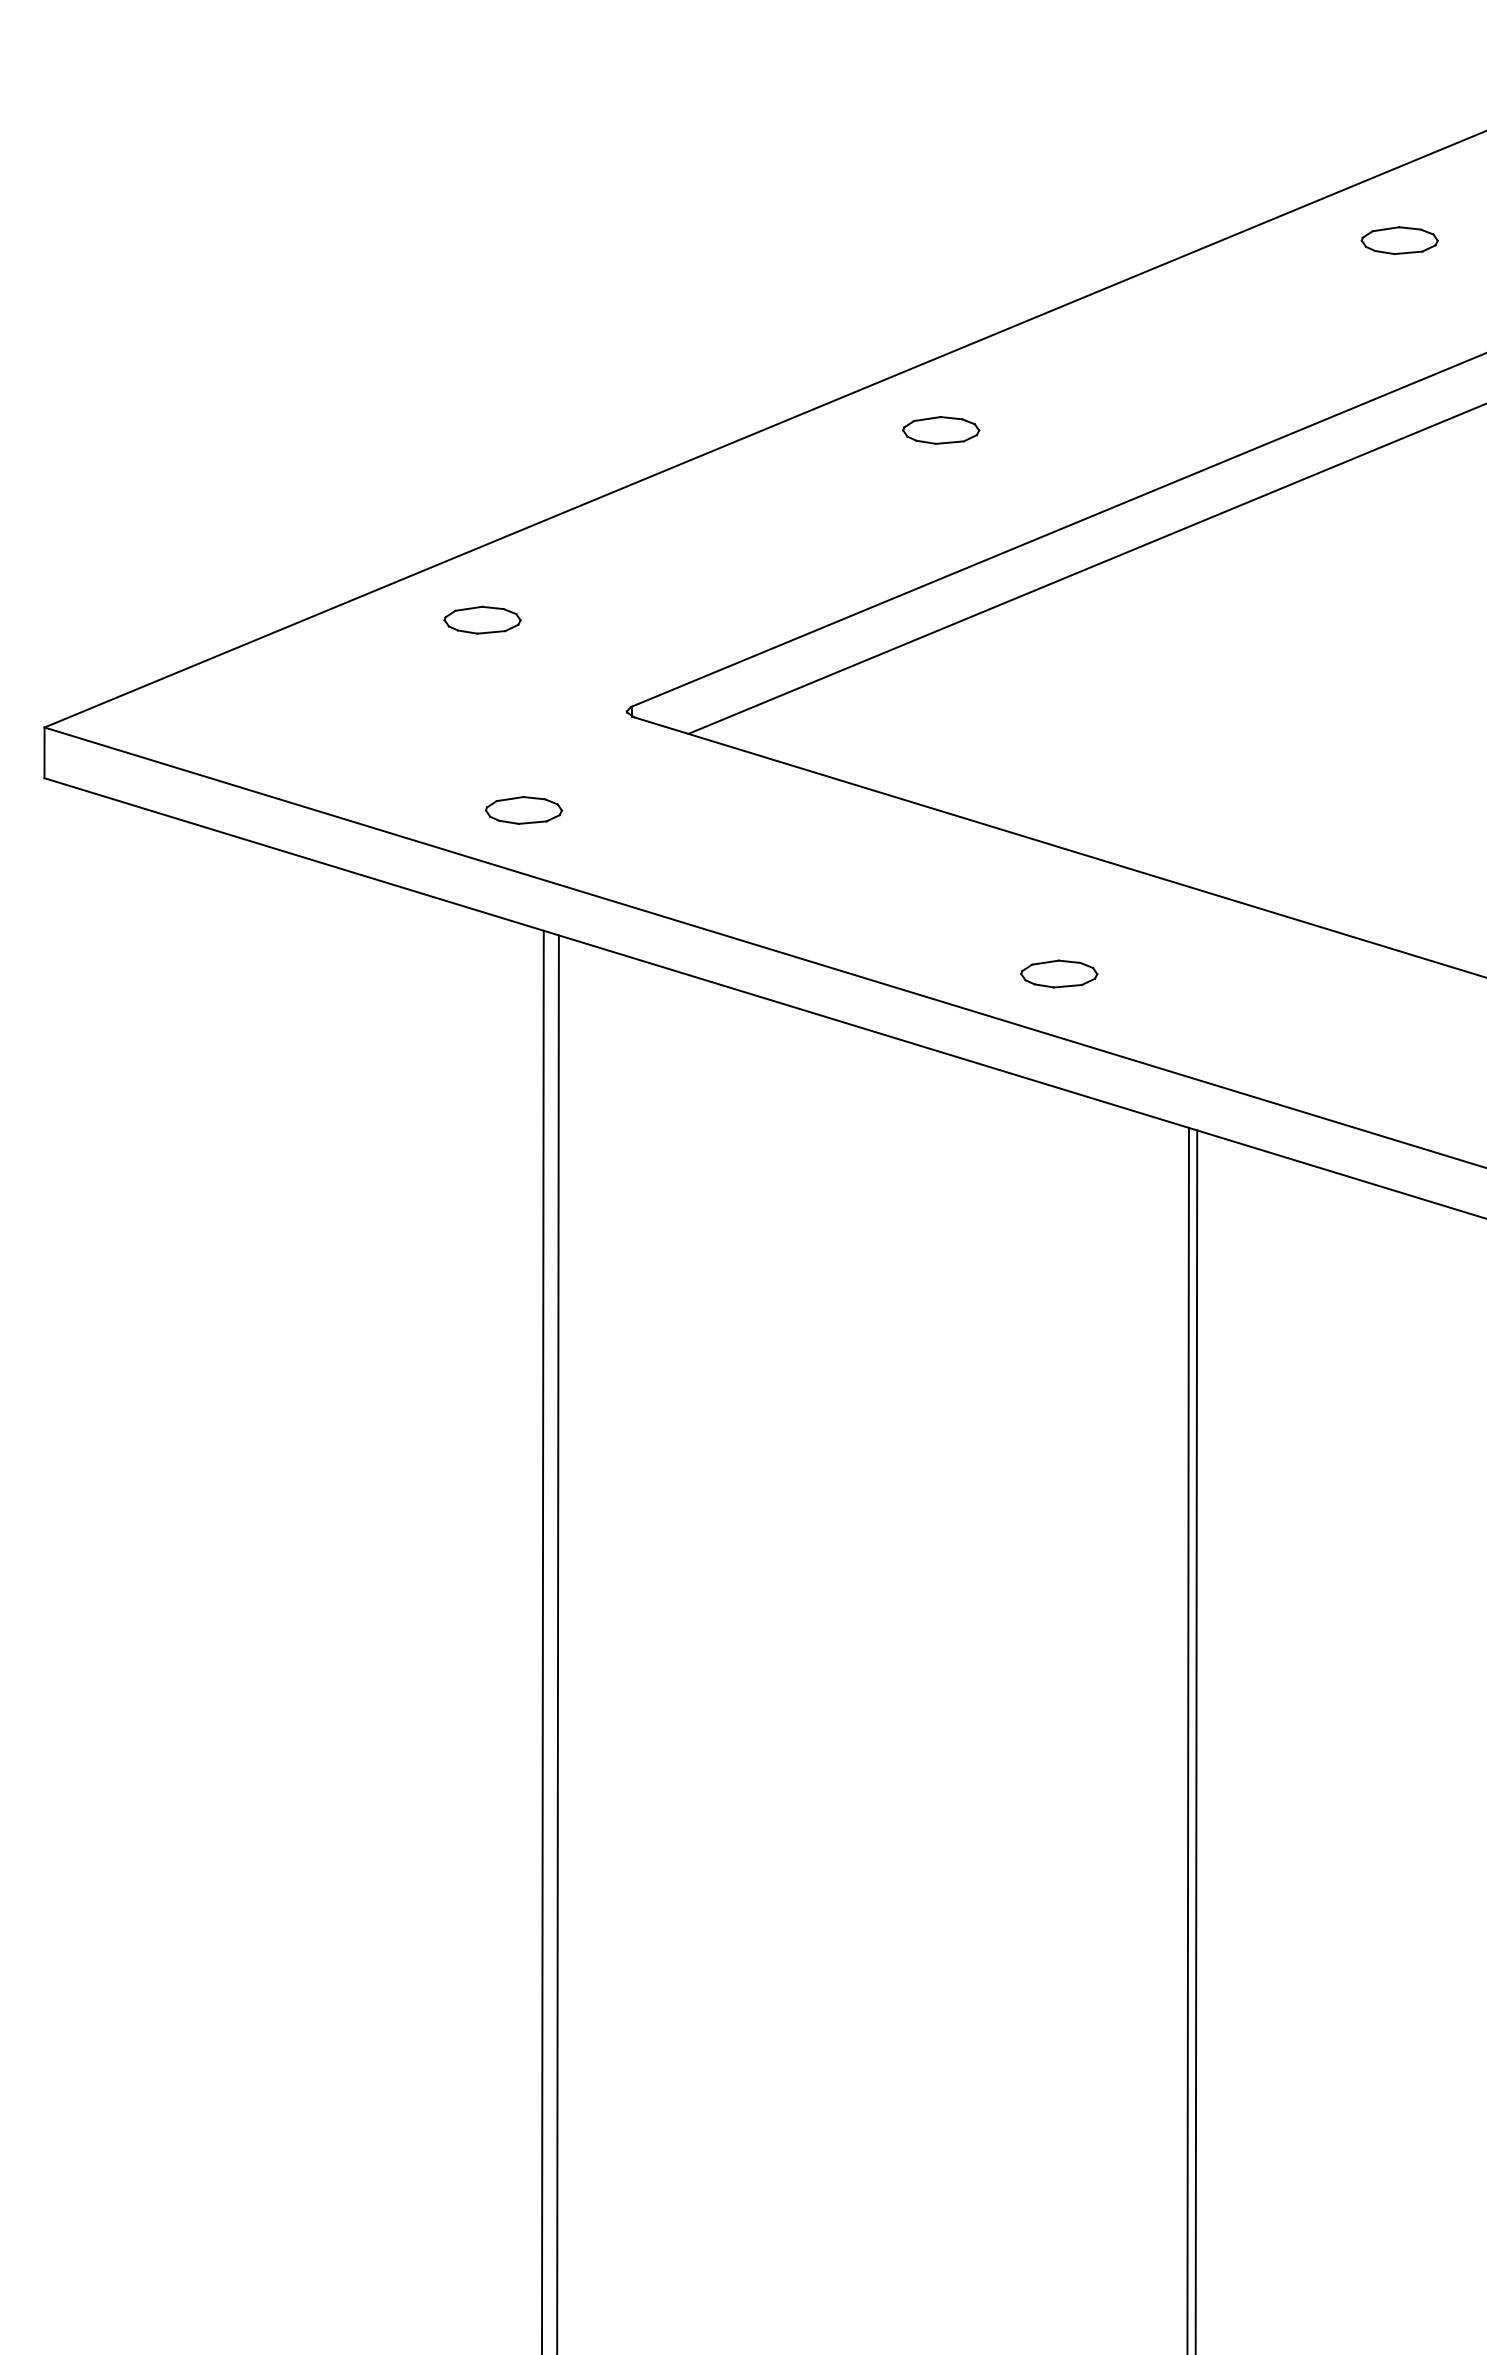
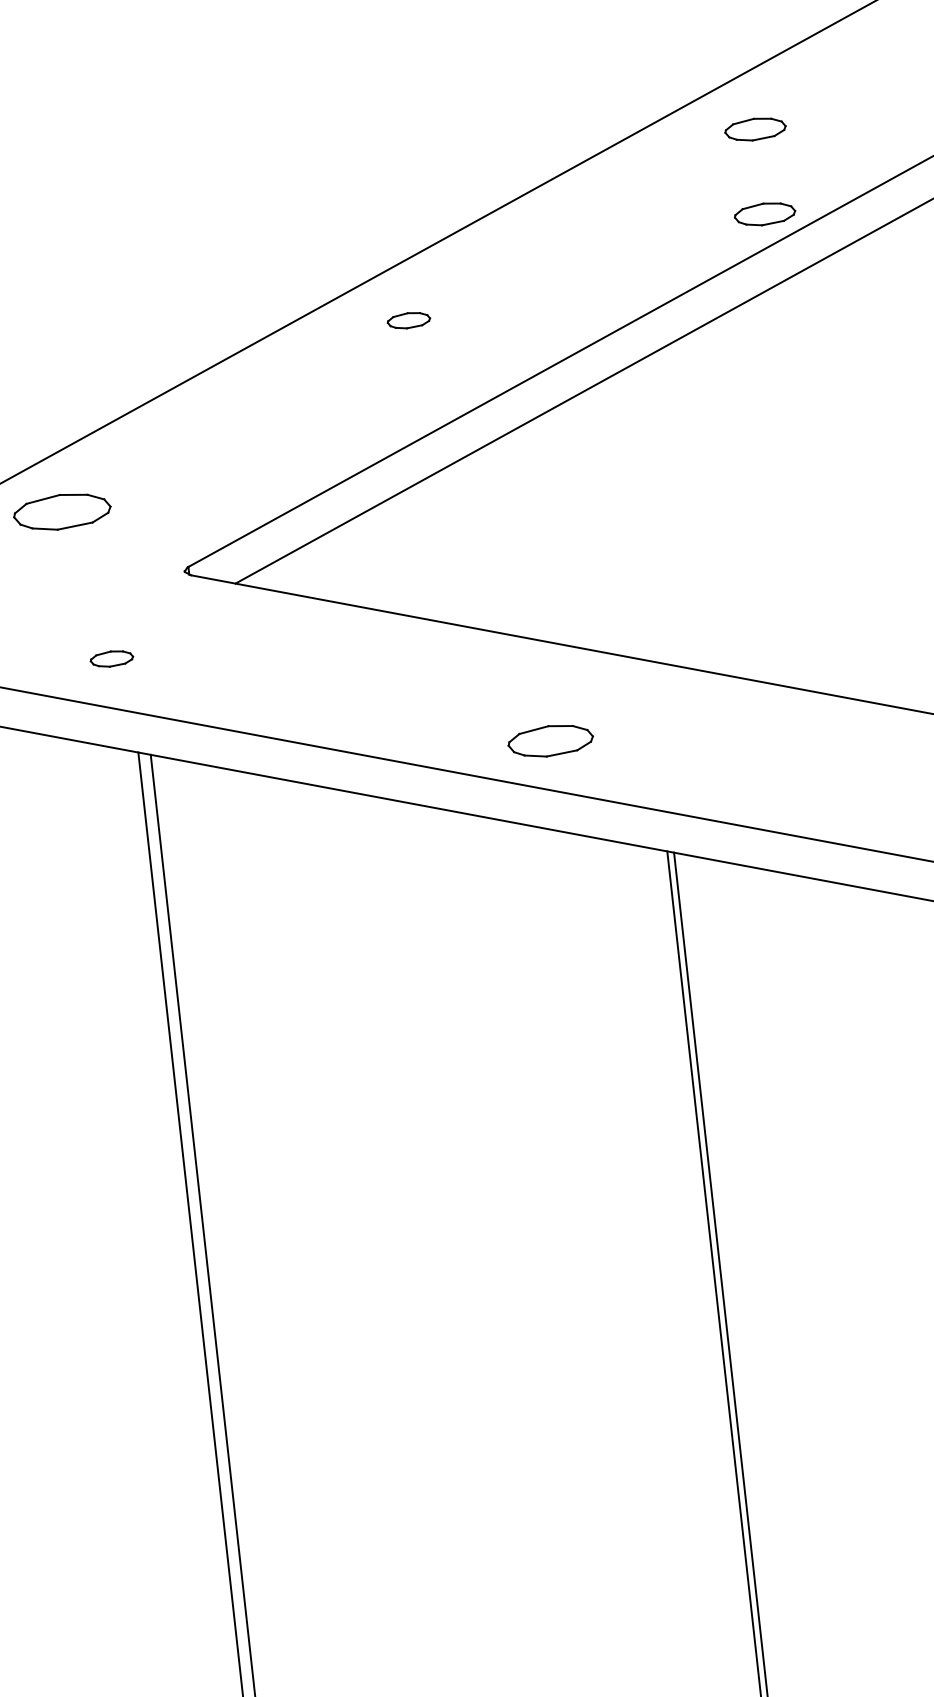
part: (1399, 347) -> (764, 214), added
part: (941, 430) -> (409, 320), size x0.7
part: (482, 619) -> (62, 511), size x1.6
part: (523, 810) -> (111, 658), size x0.7
part: (1059, 973) -> (550, 740), size x1.4

